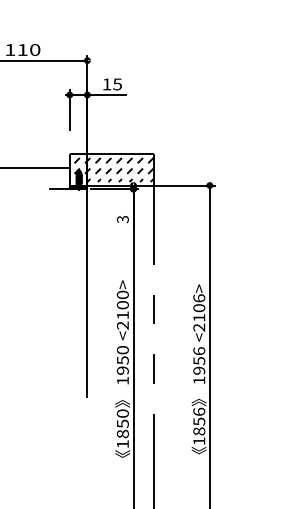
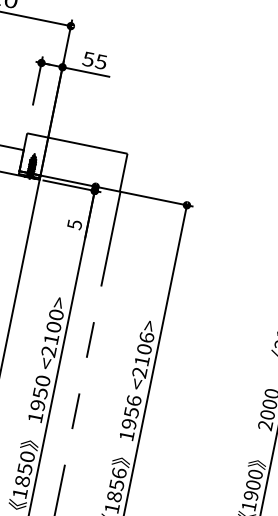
text: (106, 84) -> (87, 59), 15 -> 55
hatch: (113, 170) -> (75, 163), removed
text: (122, 218) -> (74, 223), 3 -> 5

